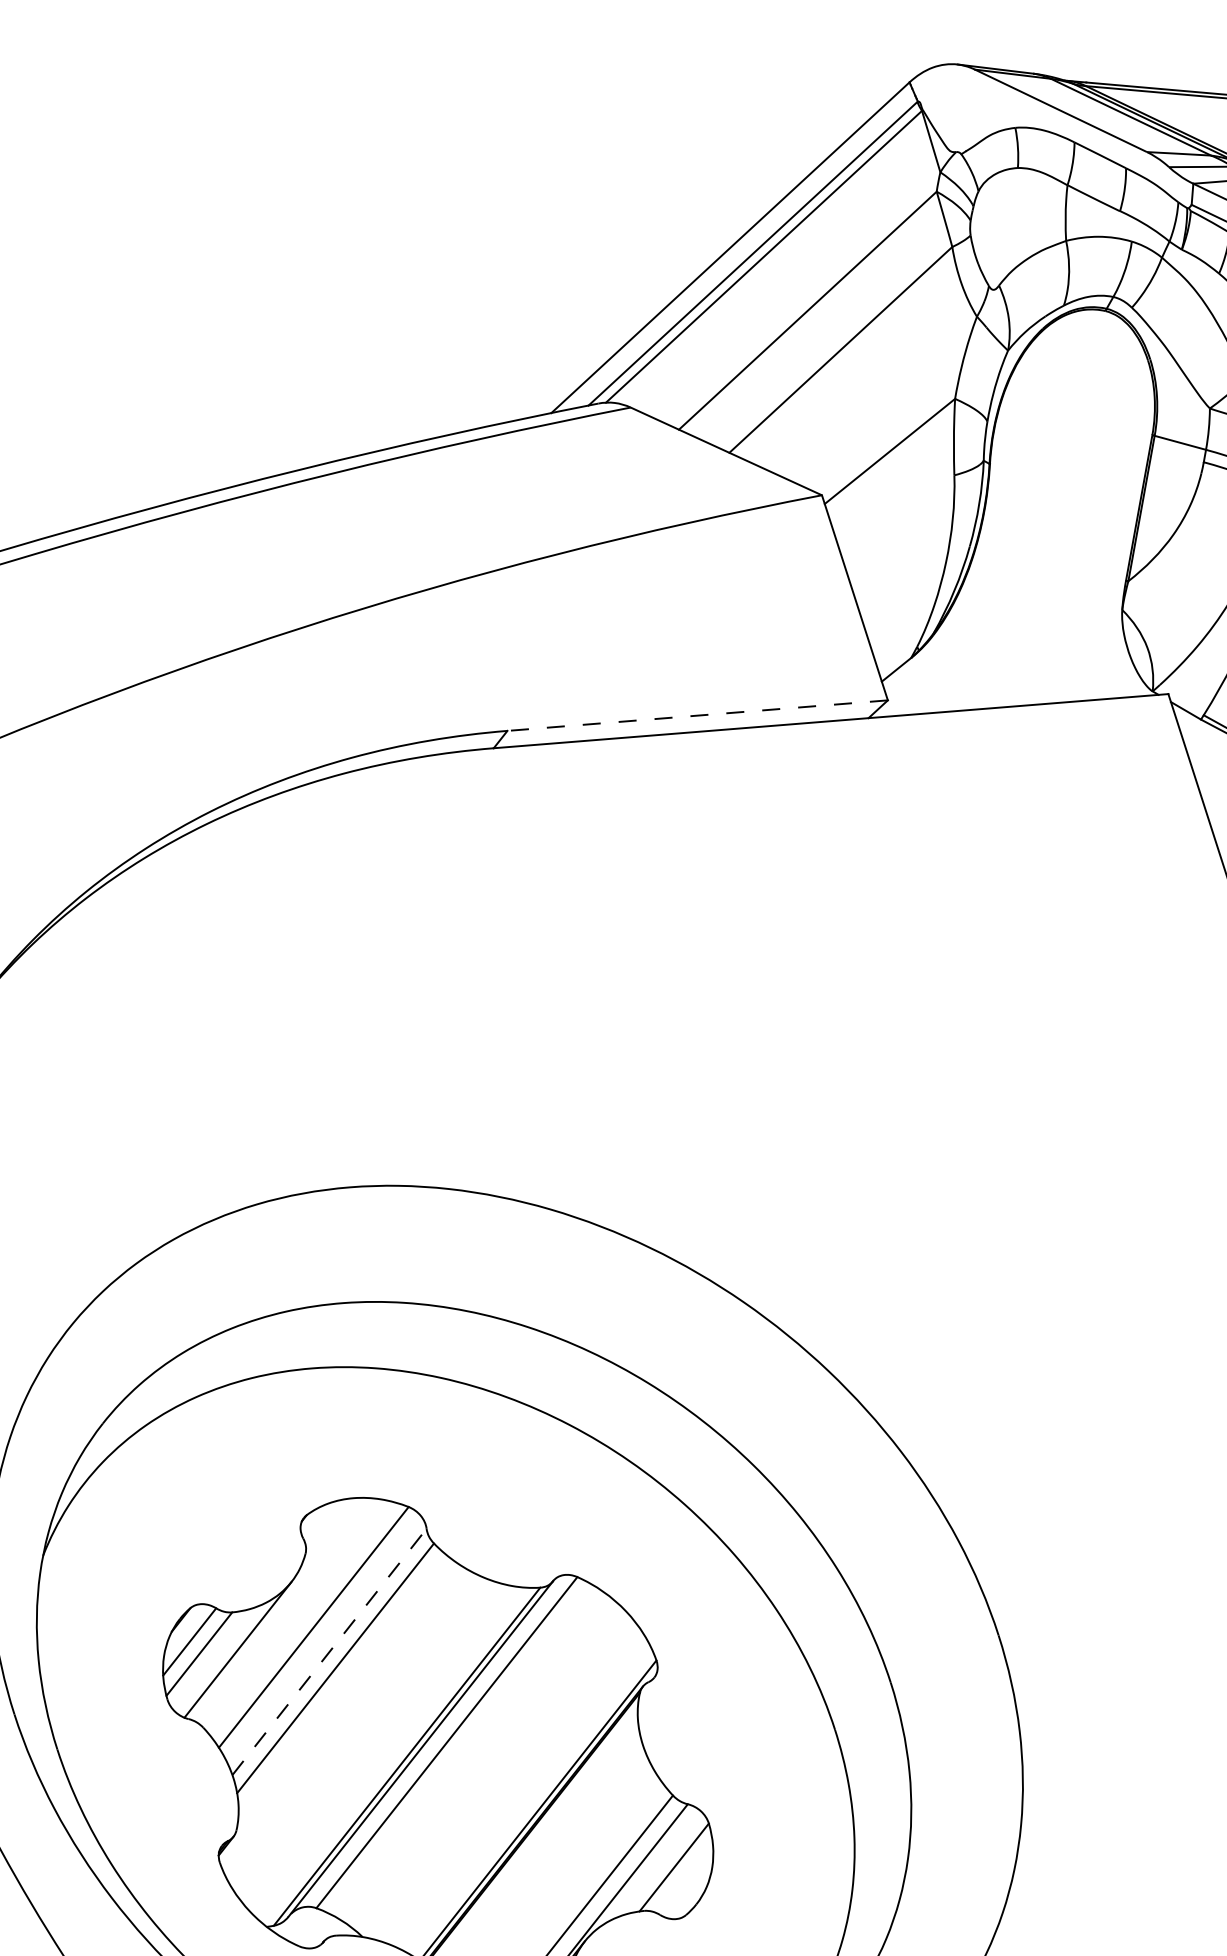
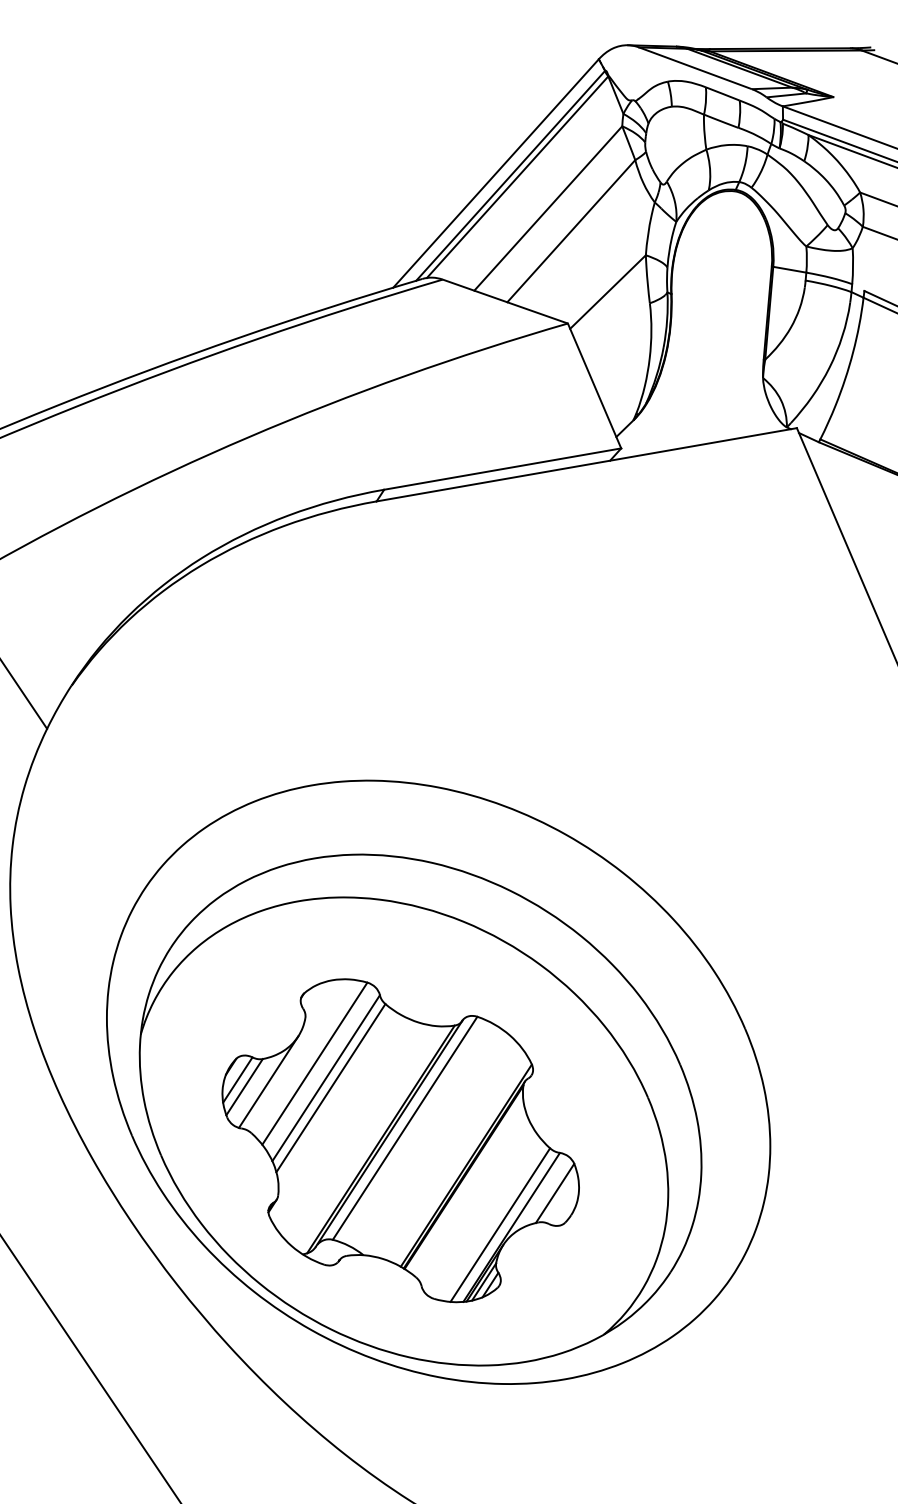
line: (697, 716) -> (502, 469), dashed -> solid
line: (330, 1652) -> (326, 1078), dashed -> solid

